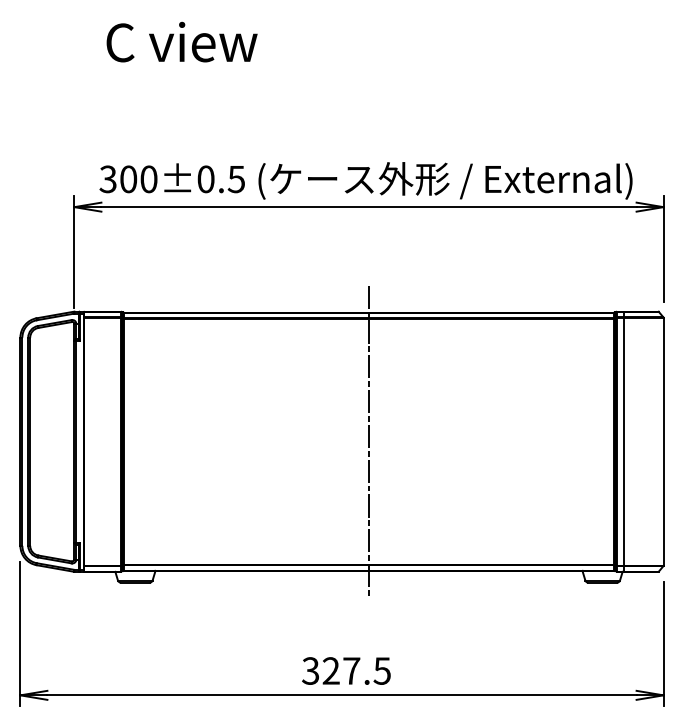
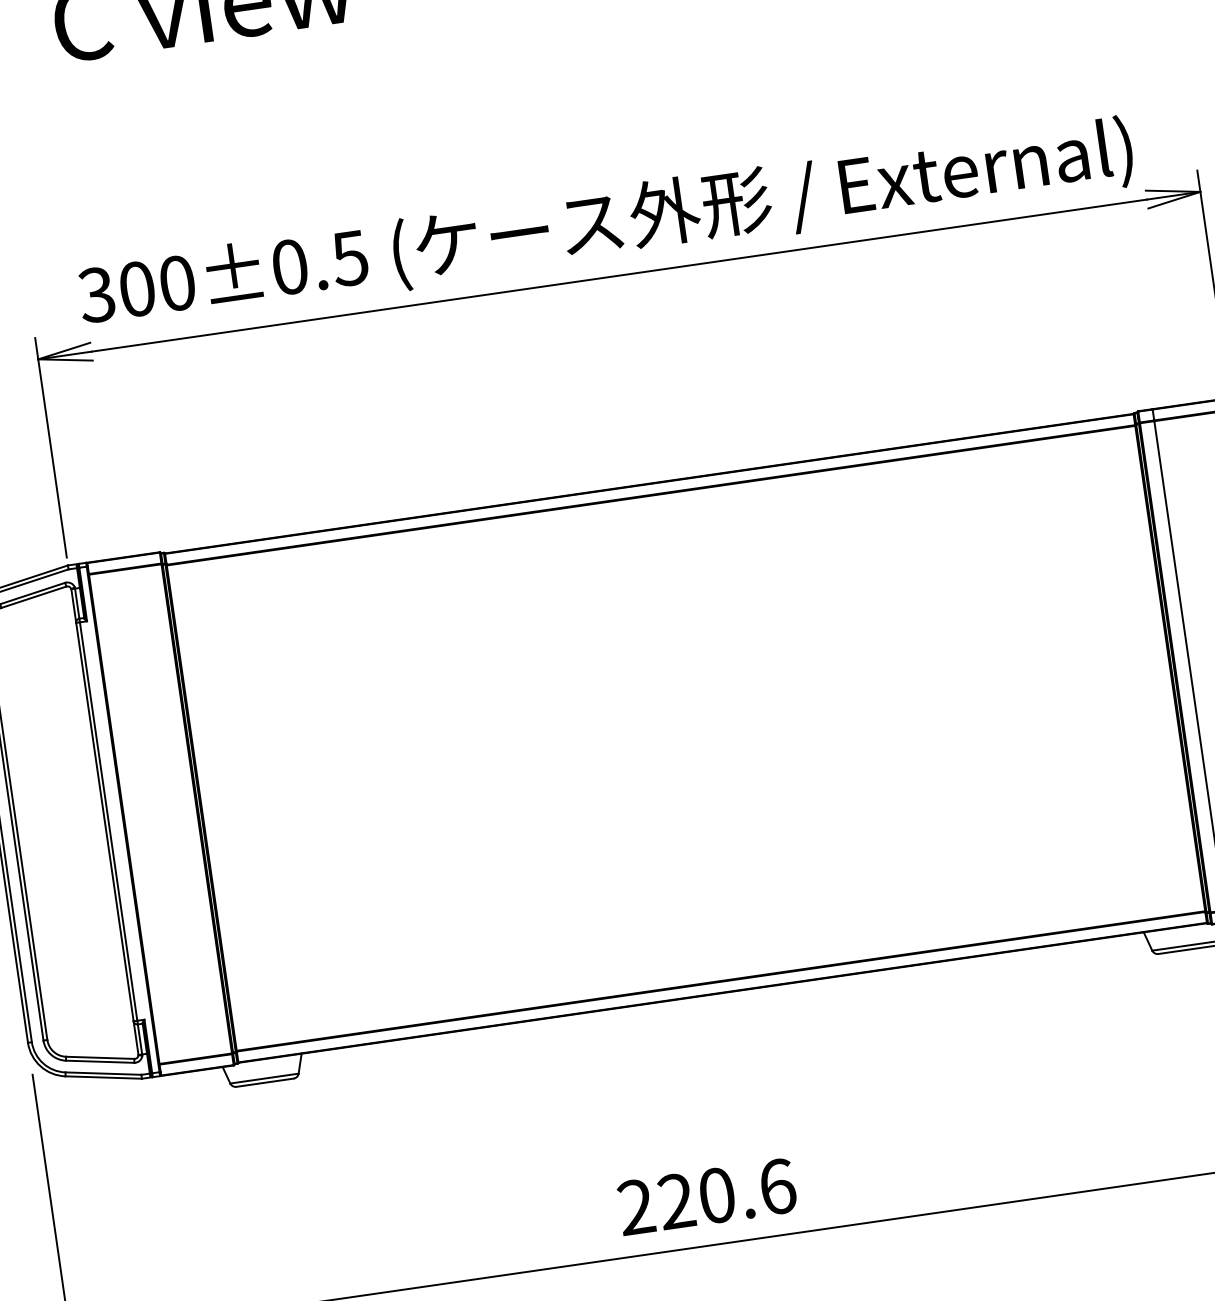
line: (369, 441) -> (686, 737), removed
text: (346, 670) -> (706, 1195), 327.5 -> 220.6

